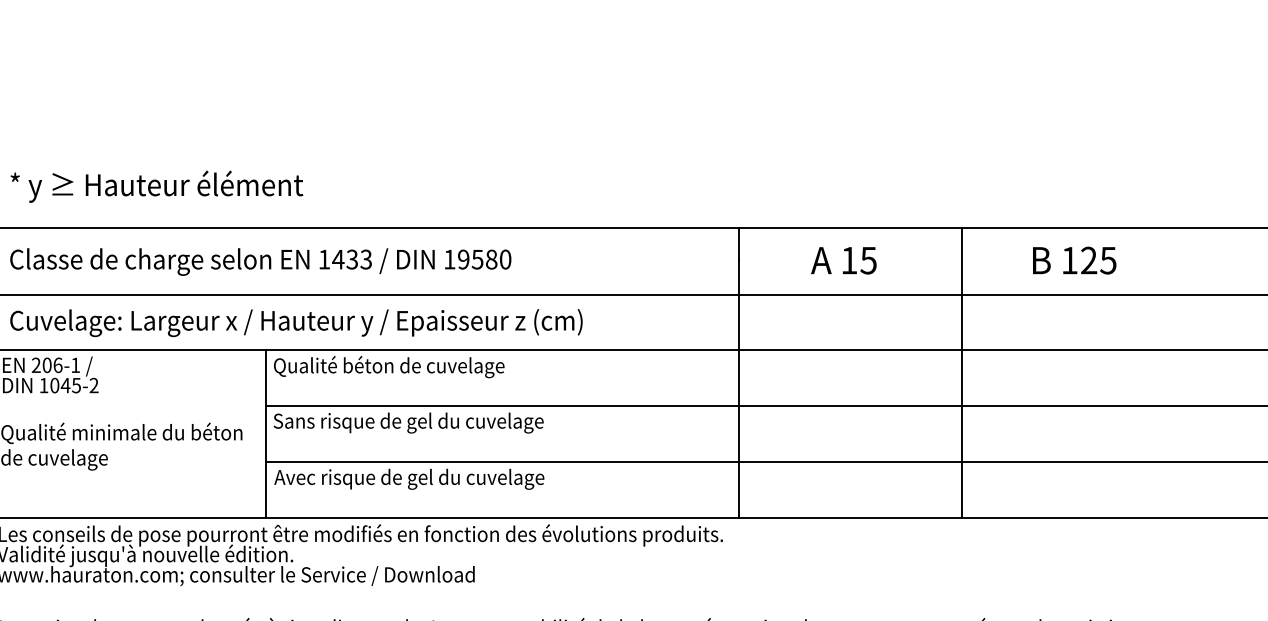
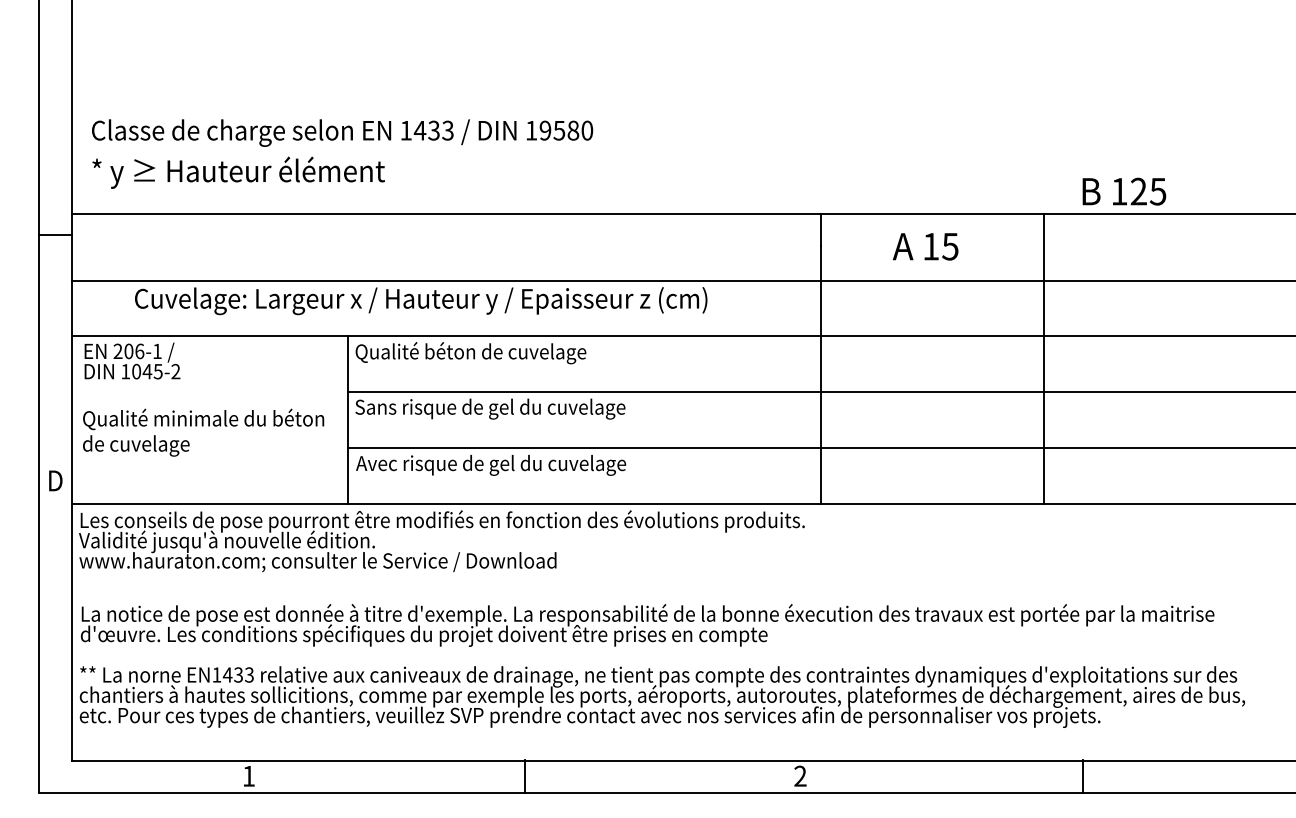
text: (1074, 260) -> (1124, 191), moved
text: (260, 261) -> (342, 132), moved
text: (296, 323) -> (421, 301), moved

